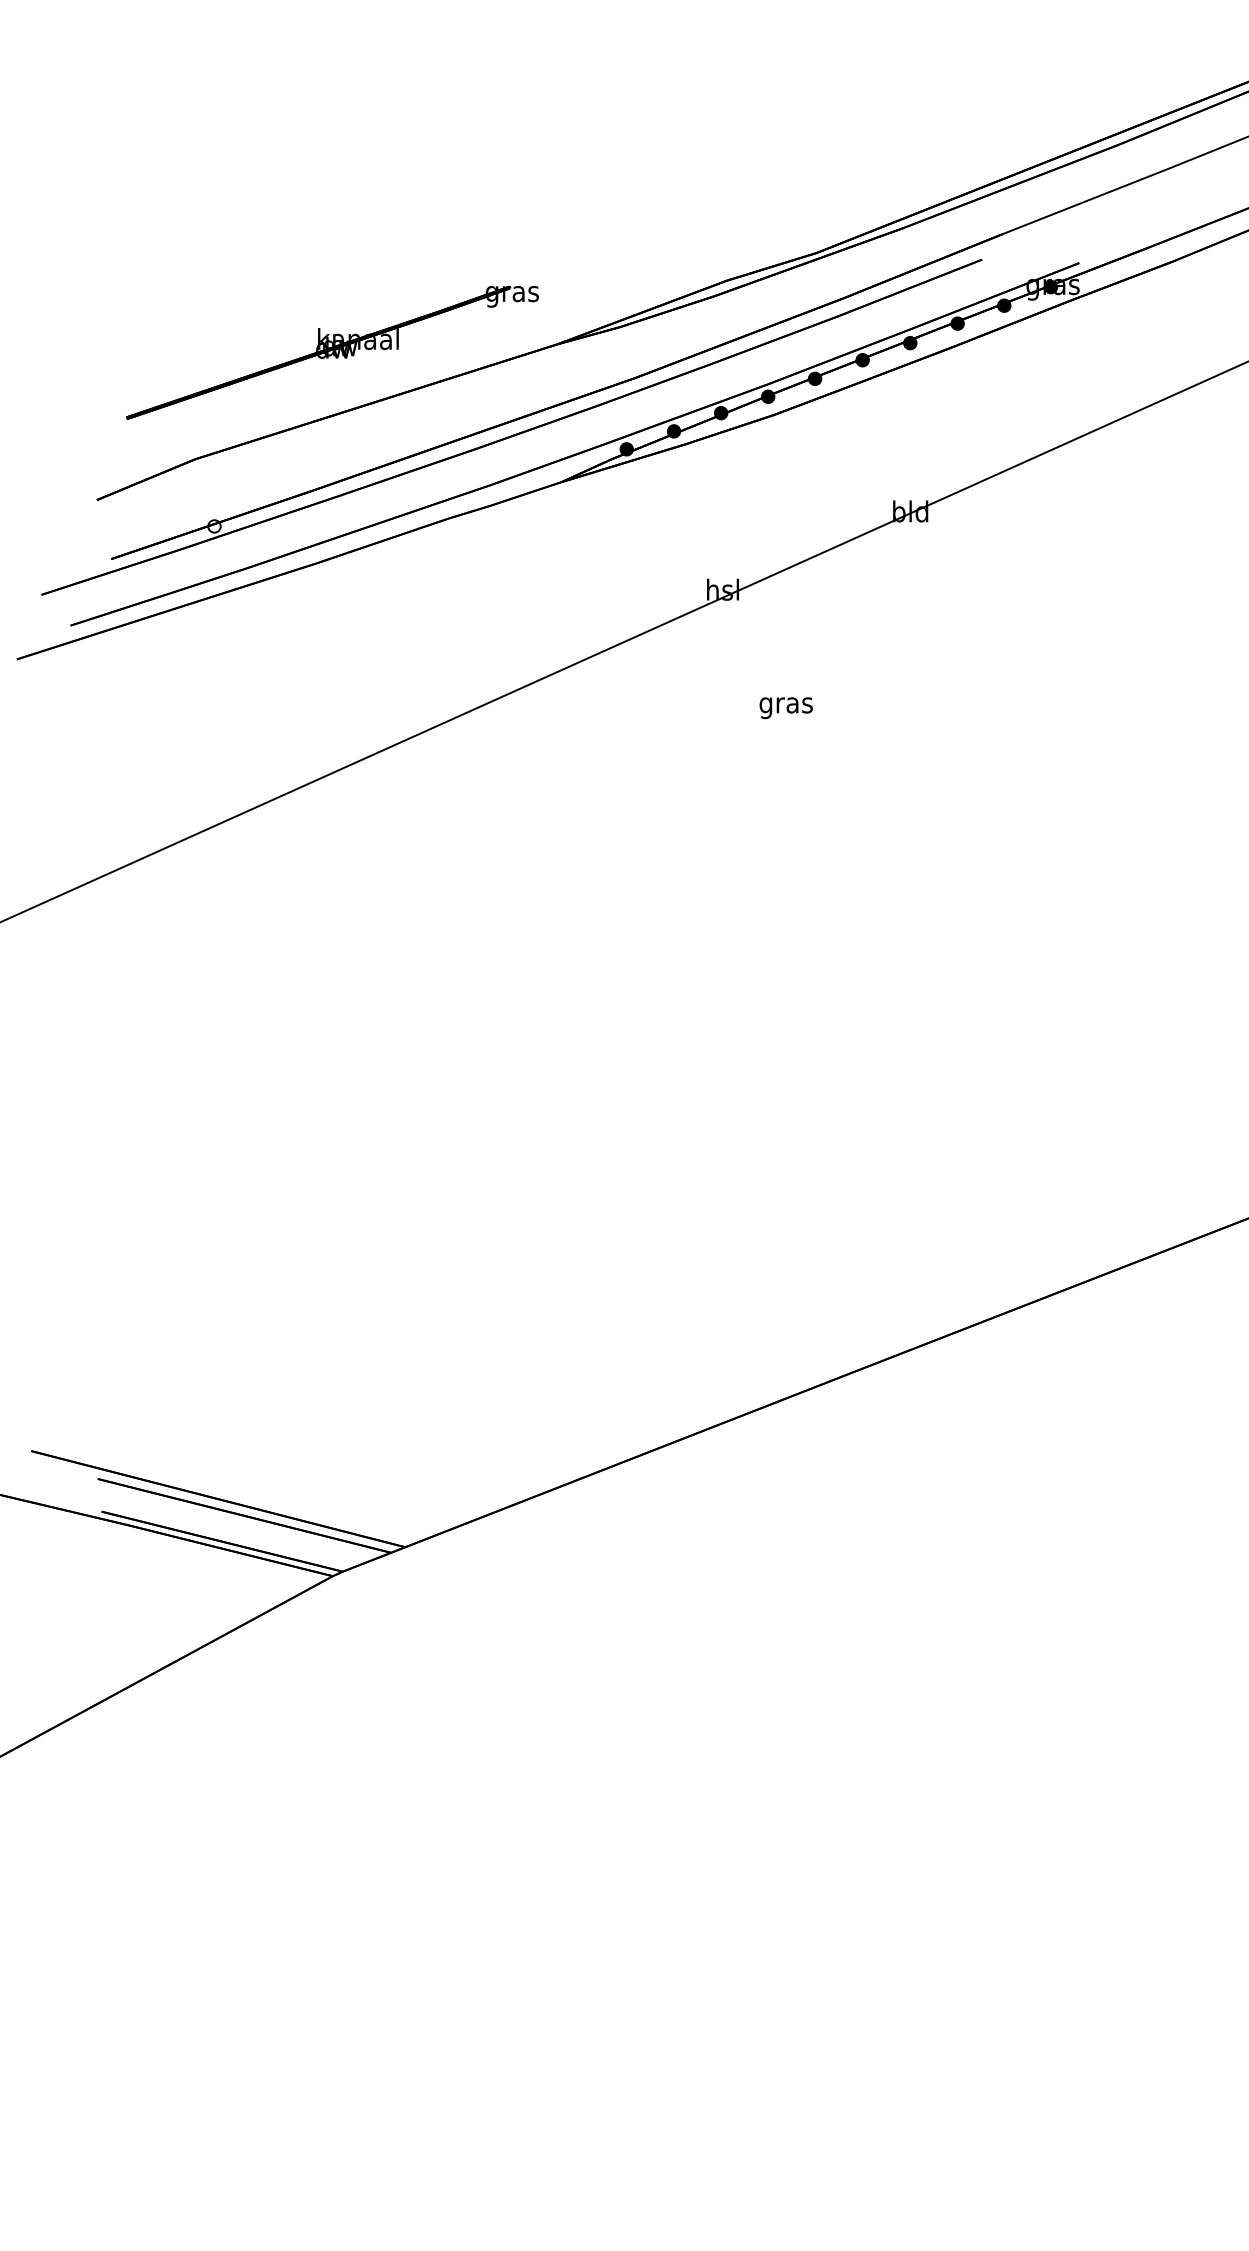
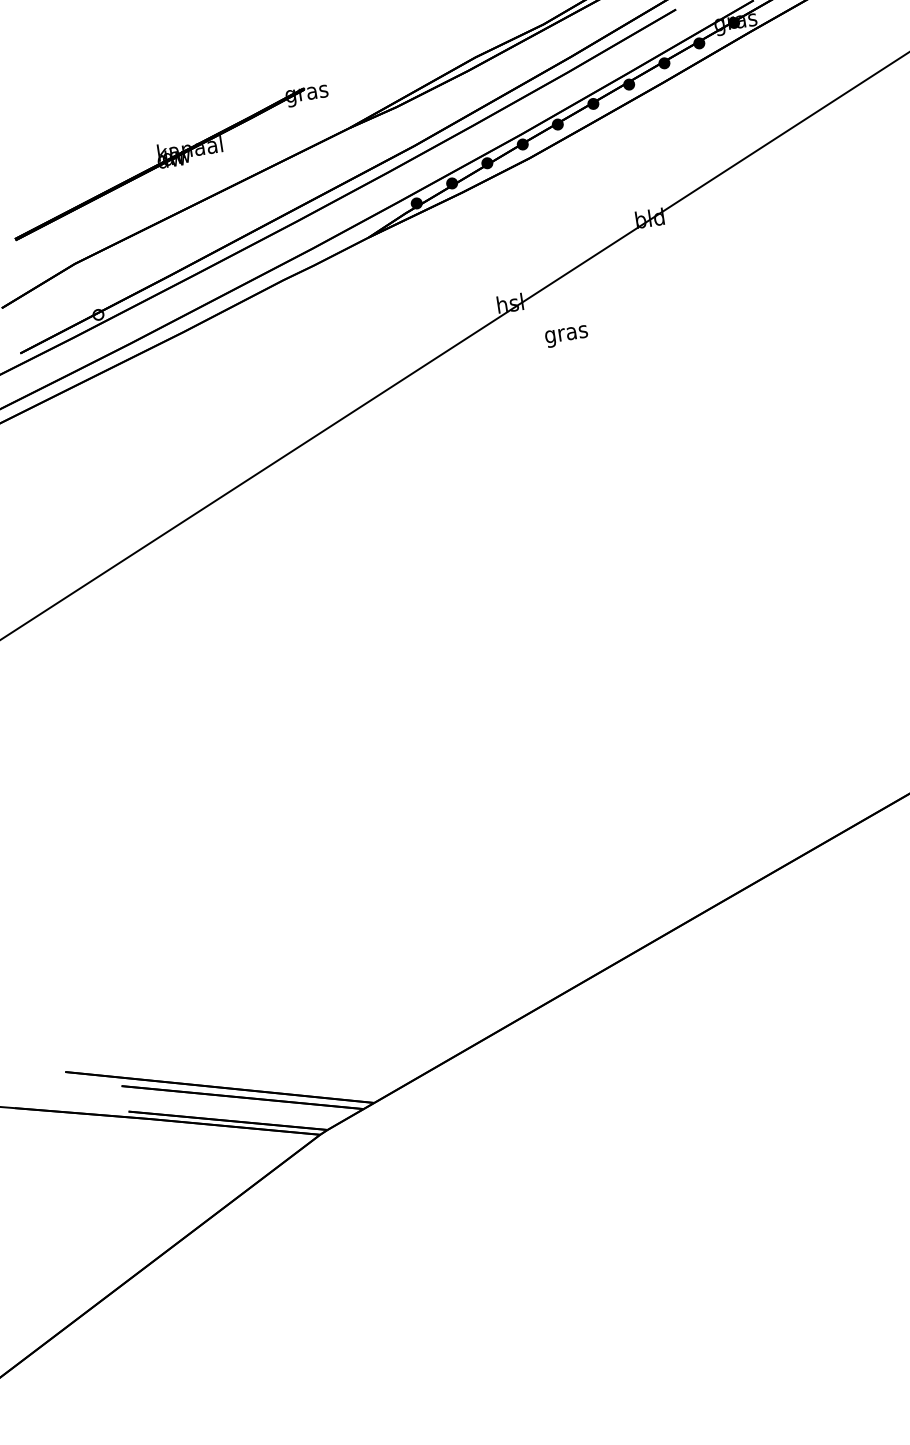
text: (785, 708) -> (566, 336), moved

